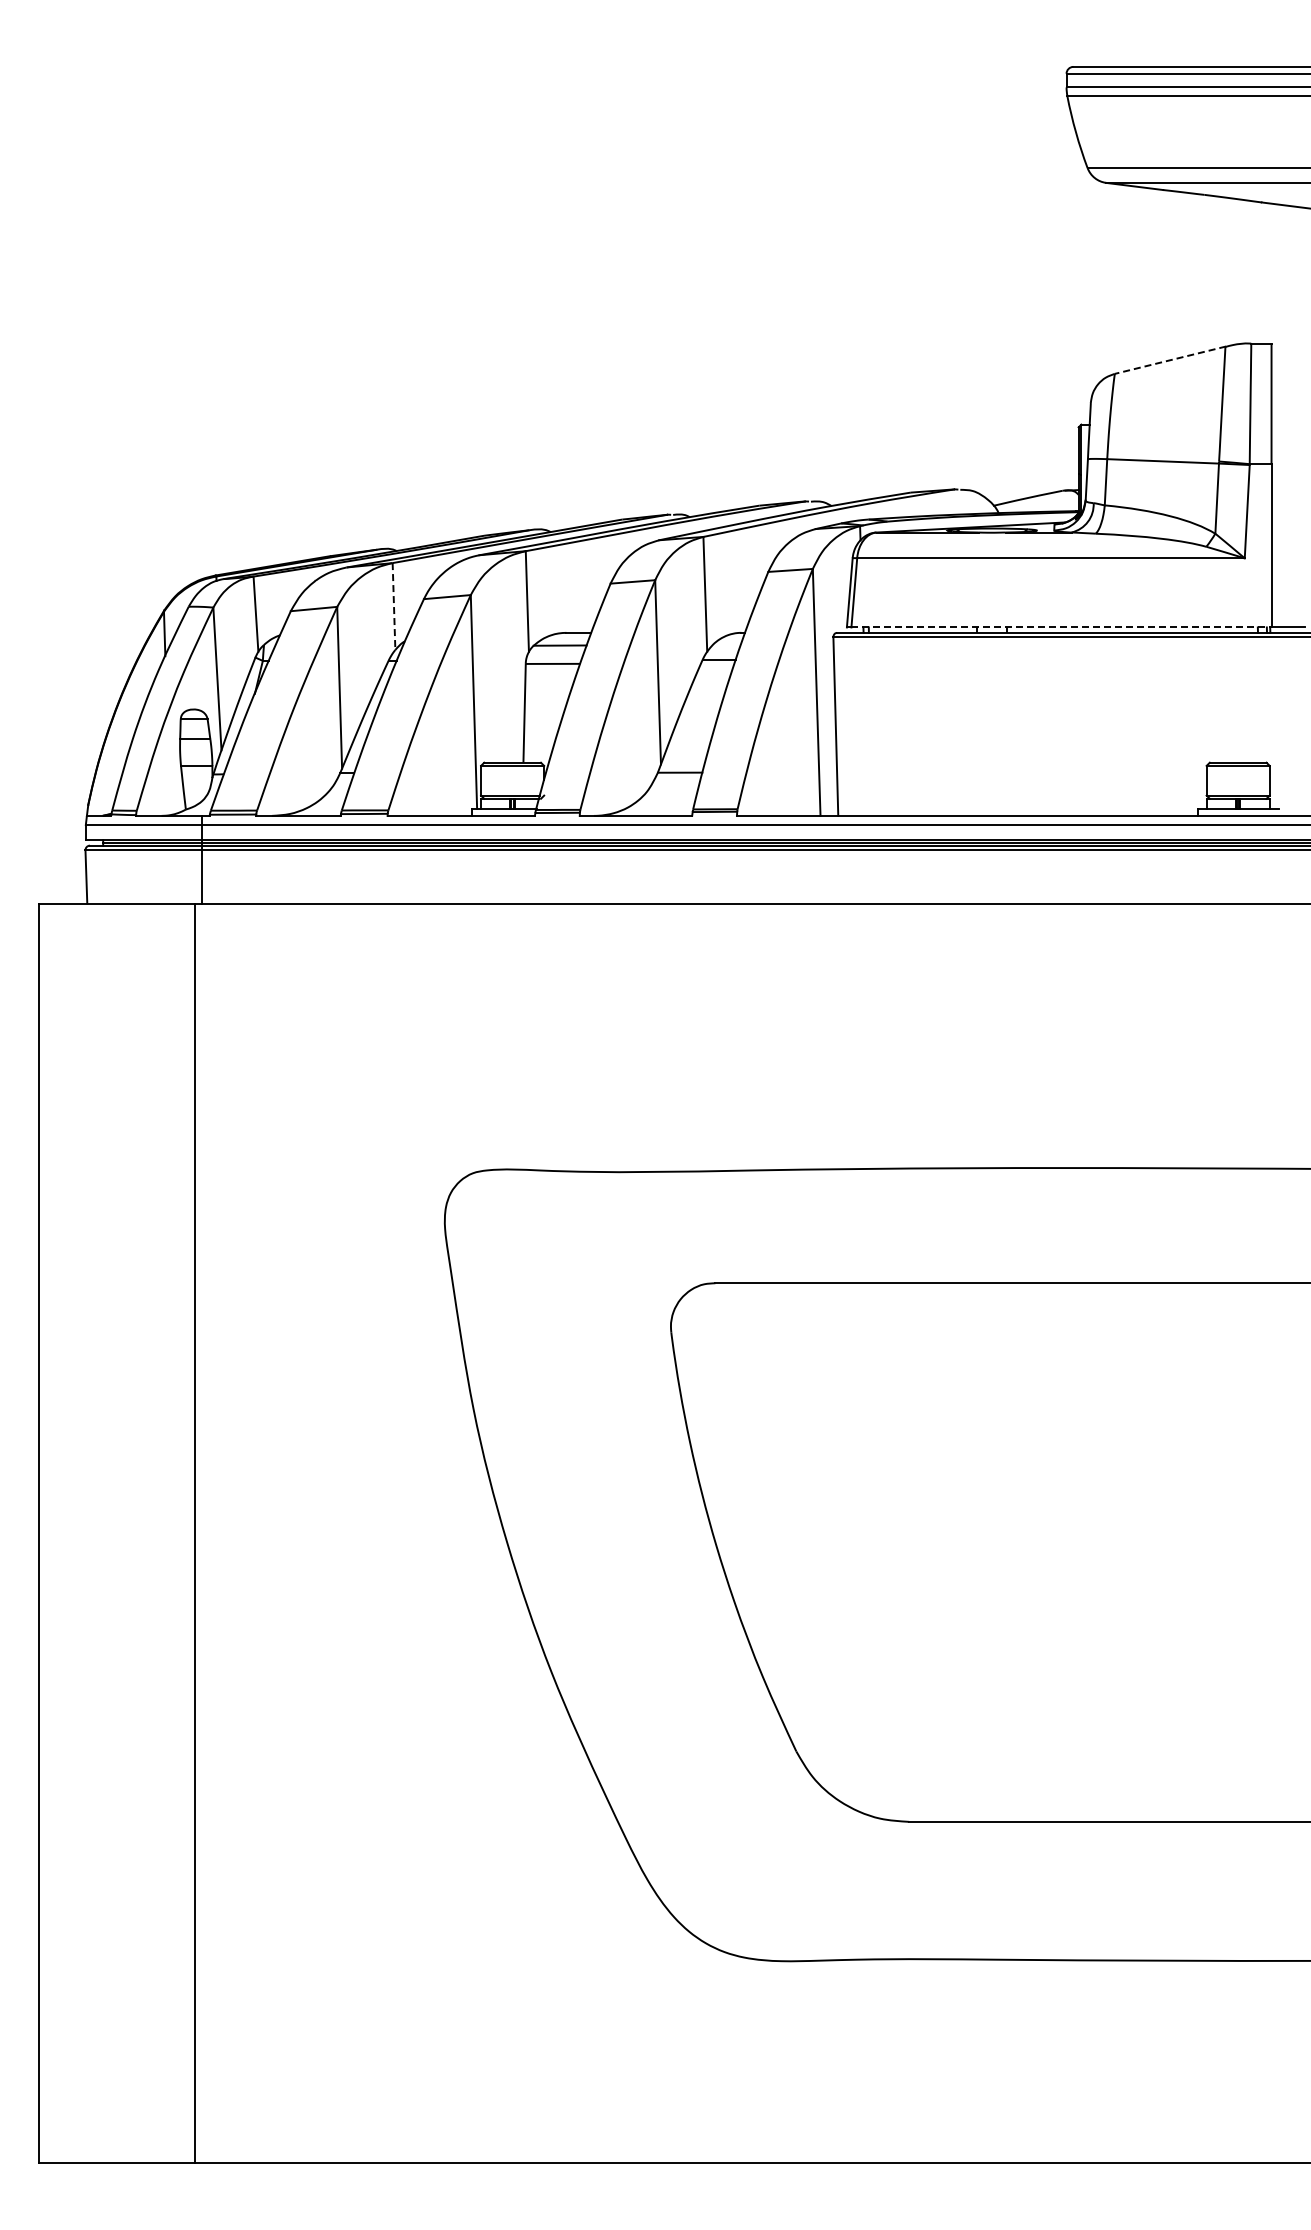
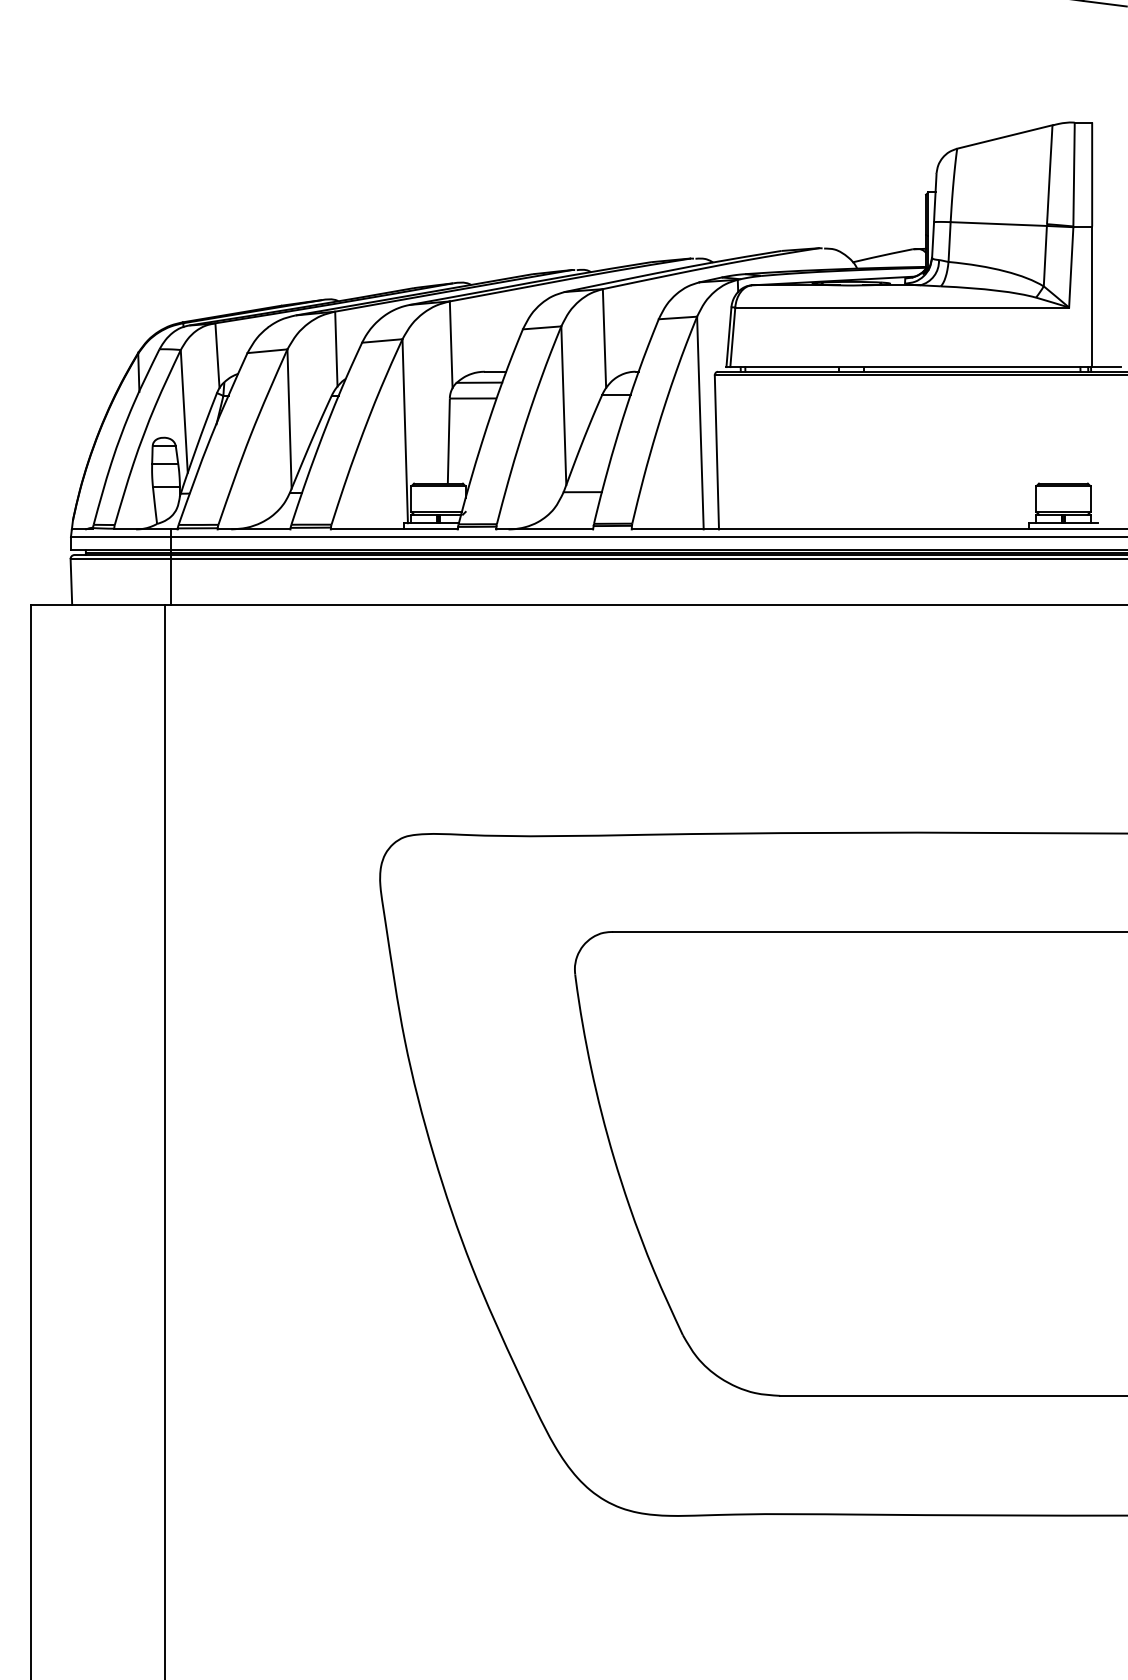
line: (1169, 360) -> (1004, 137), dashed -> solid
line: (394, 607) -> (336, 349), dashed -> solid
line: (1061, 627) -> (911, 367), dashed -> solid

